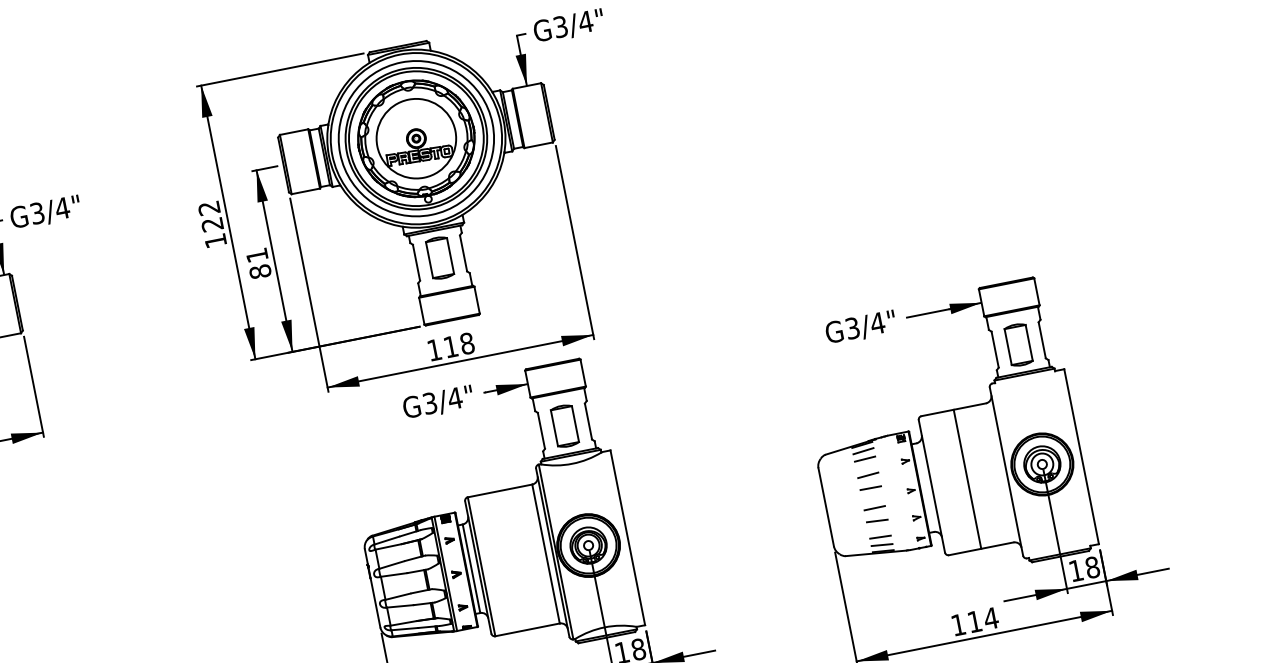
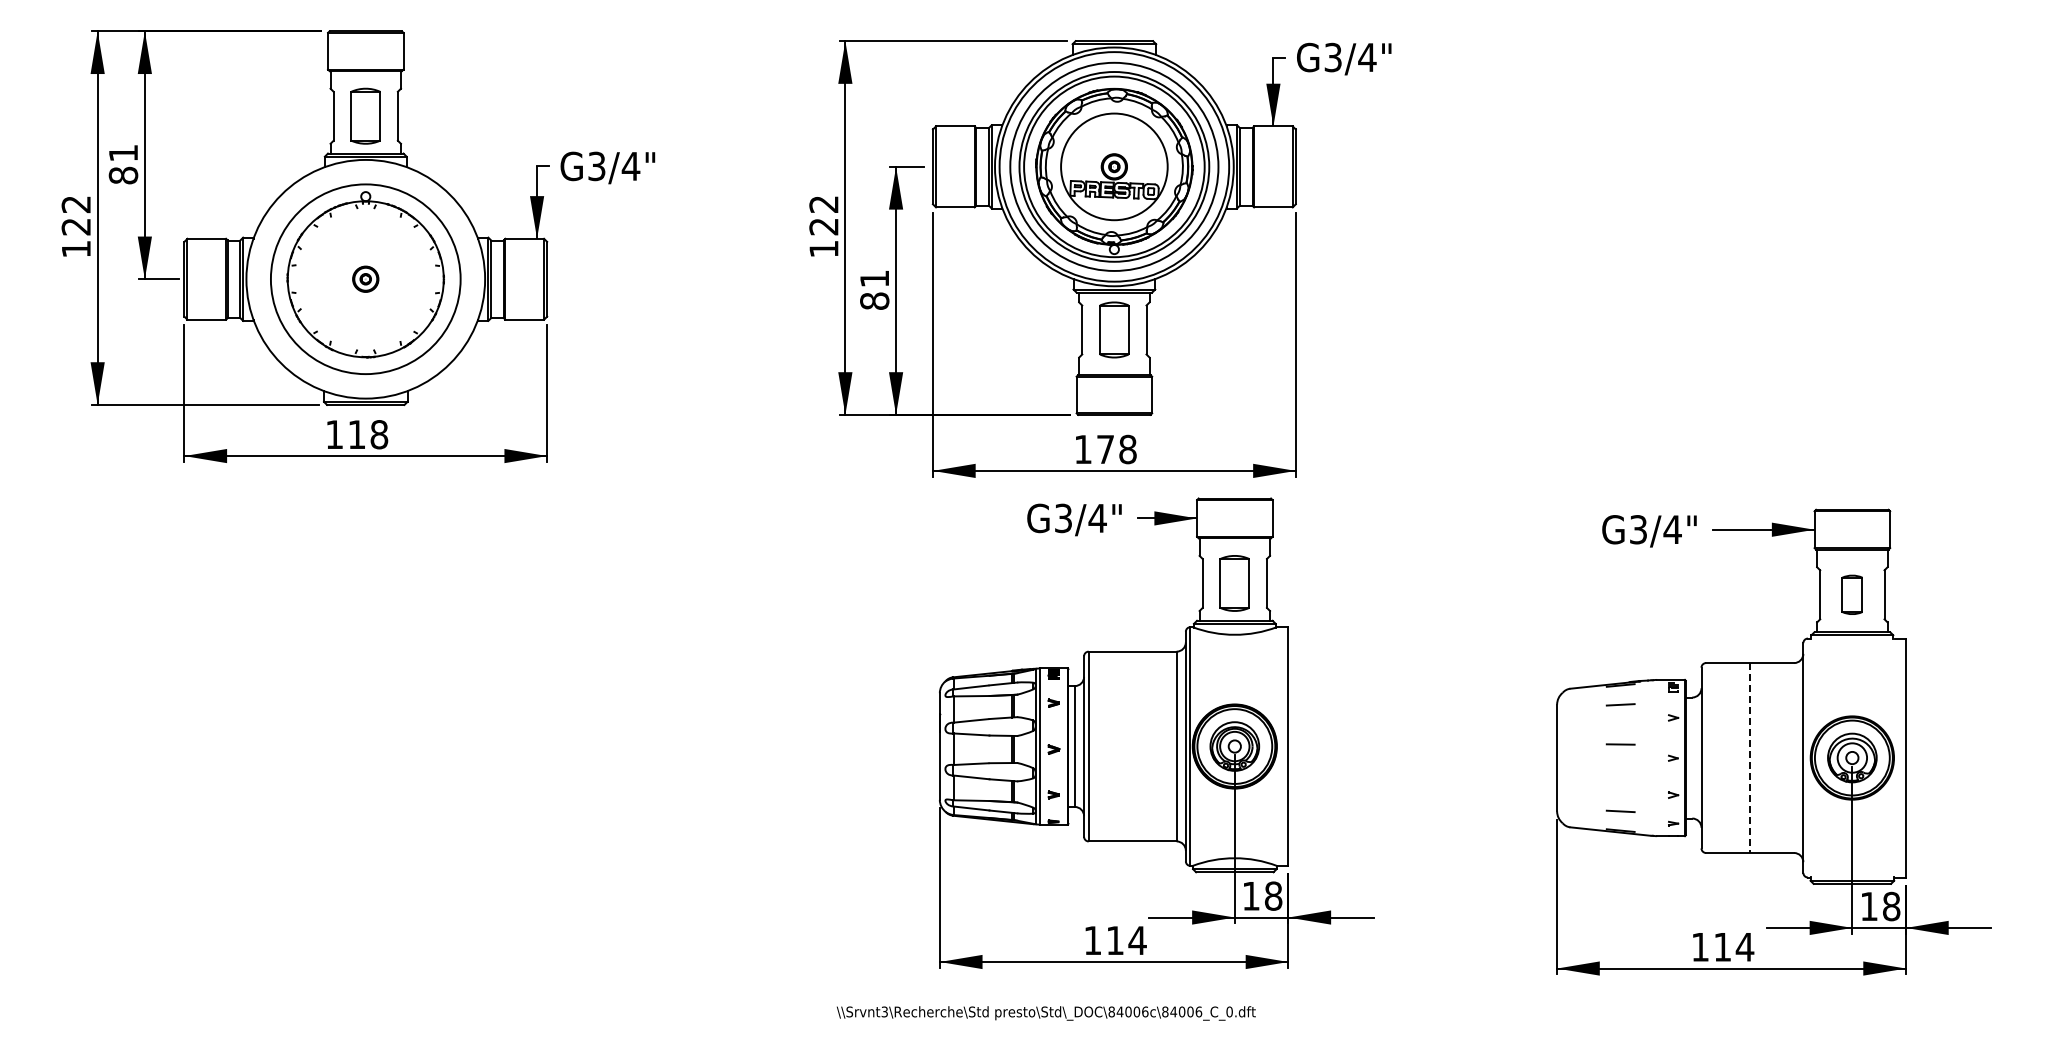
part: (1018, 344) -> (1852, 594), size x0.7
text: (450, 346) -> (1105, 449), 118 -> 178
line: (863, 450) -> (1620, 693), removed
line: (868, 475) -> (1620, 726), removed
line: (967, 478) -> (1750, 757), solid -> dashed
line: (874, 507) -> (1620, 771), removed
line: (877, 521) -> (1620, 789), removed
line: (881, 544) -> (1620, 821), removed

